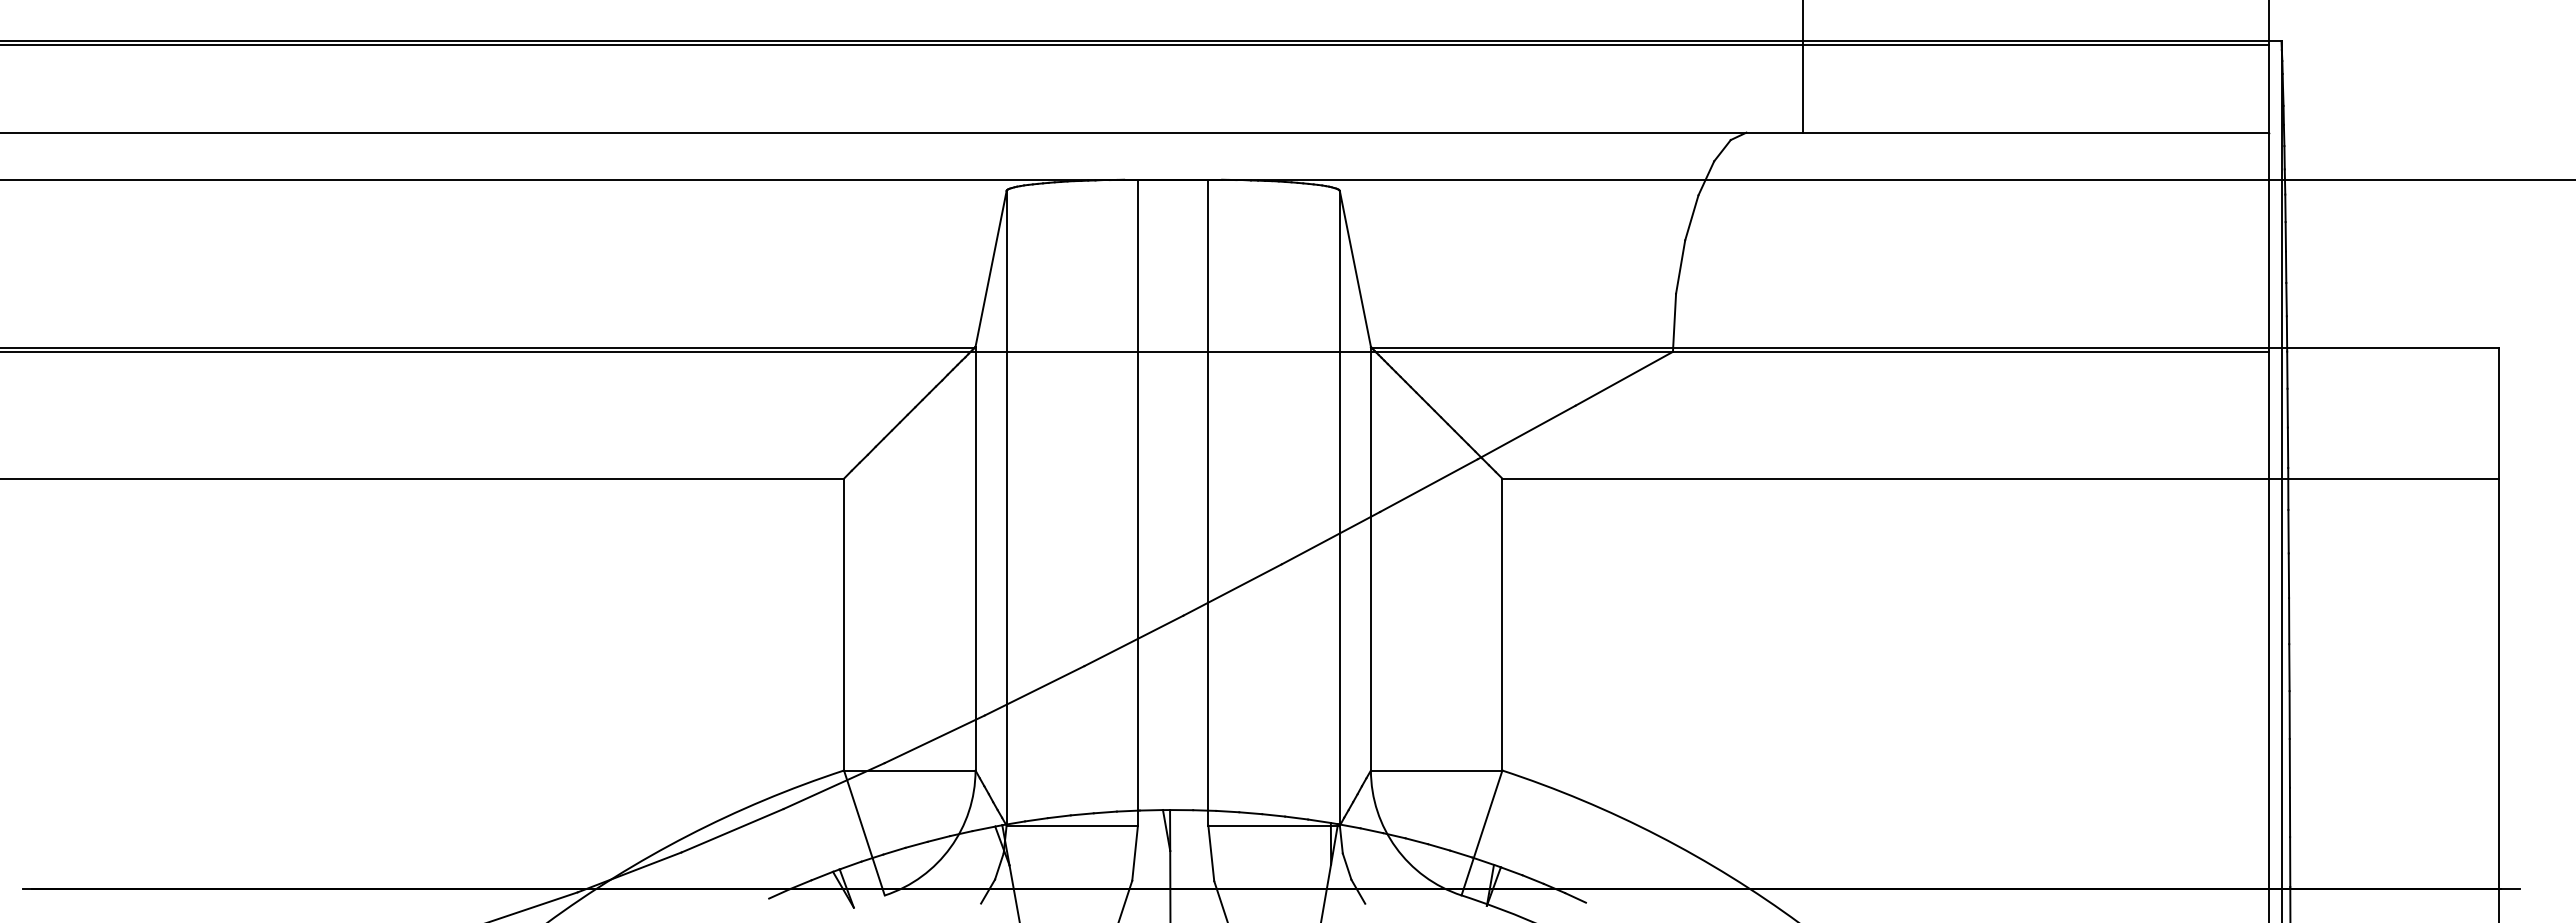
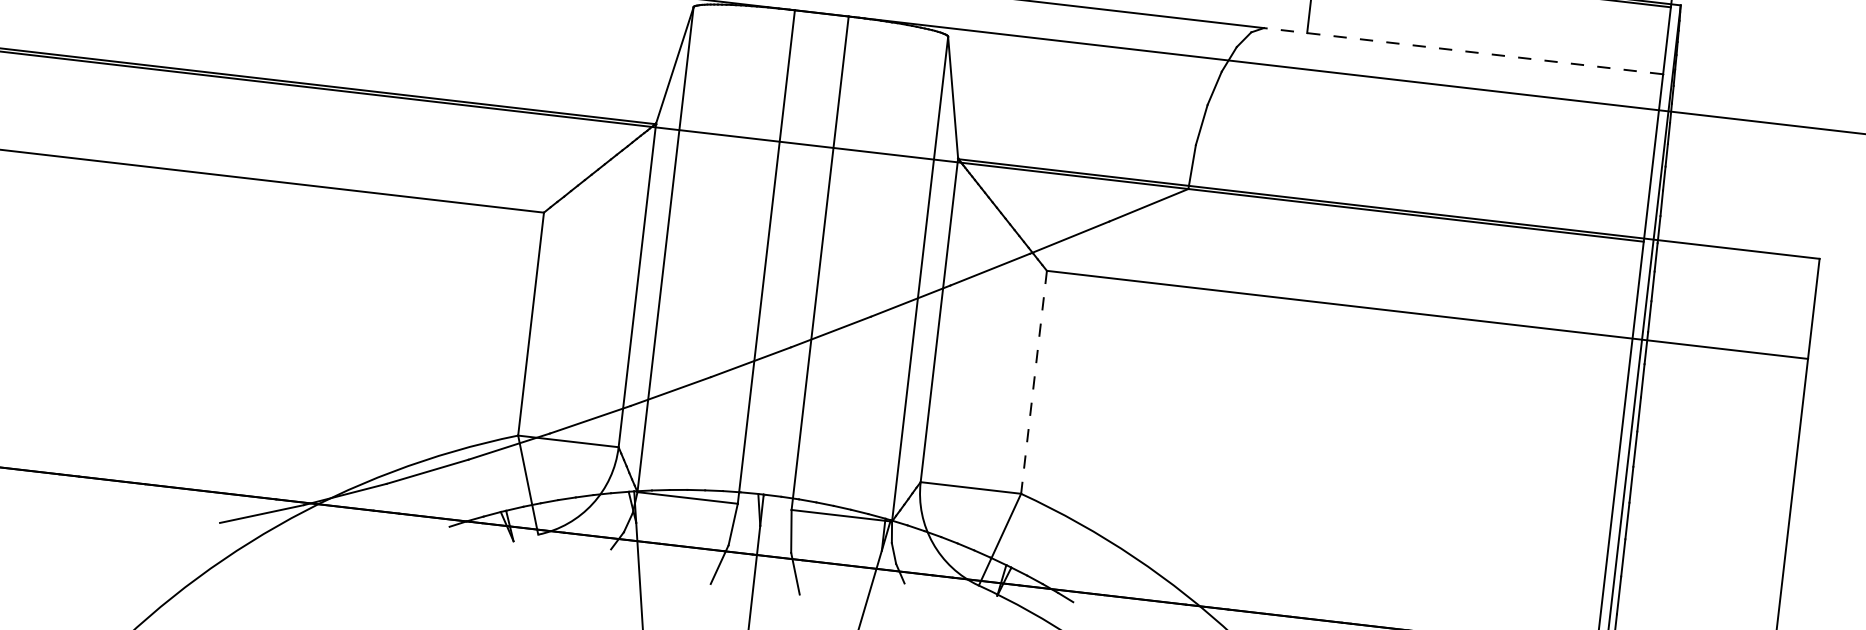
line: (2007, 132) -> (1463, 51), solid -> dashed
line: (1502, 624) -> (1034, 382), solid -> dashed

